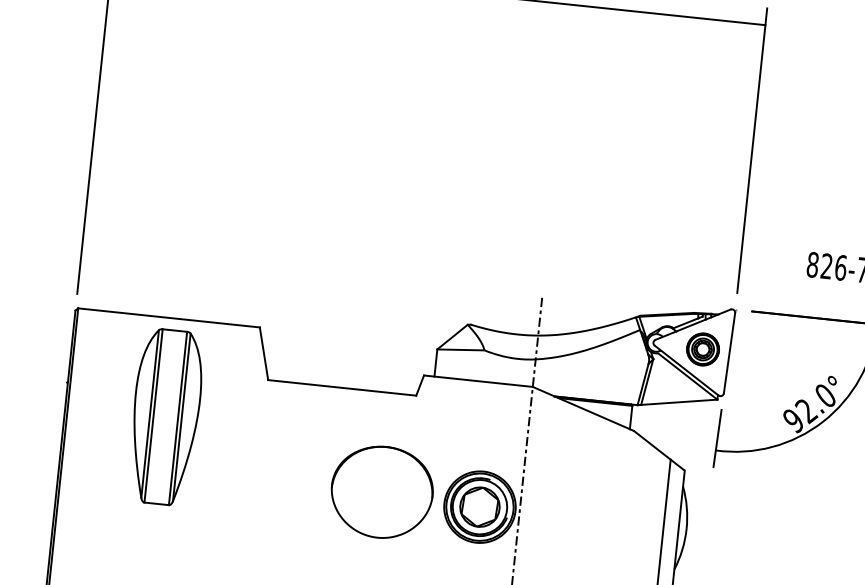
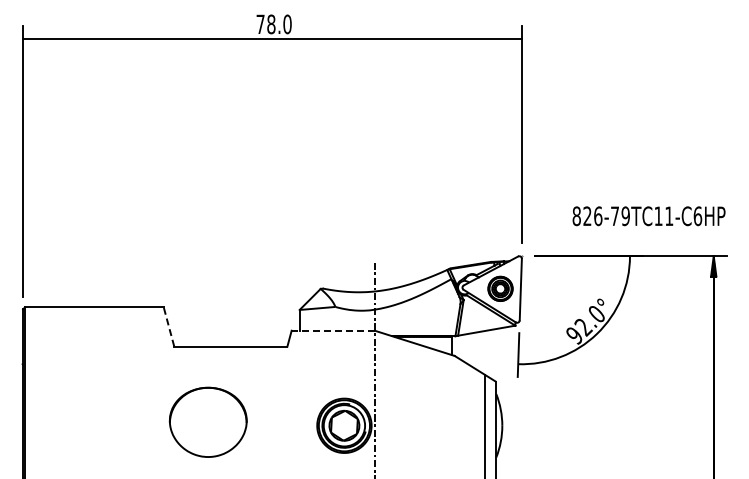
line: (263, 353) -> (168, 326), solid -> dashed
line: (478, 380) -> (333, 330), solid -> dashed
part: (165, 416) -> (99, 382), removed
part: (381, 491) -> (207, 421), moved

